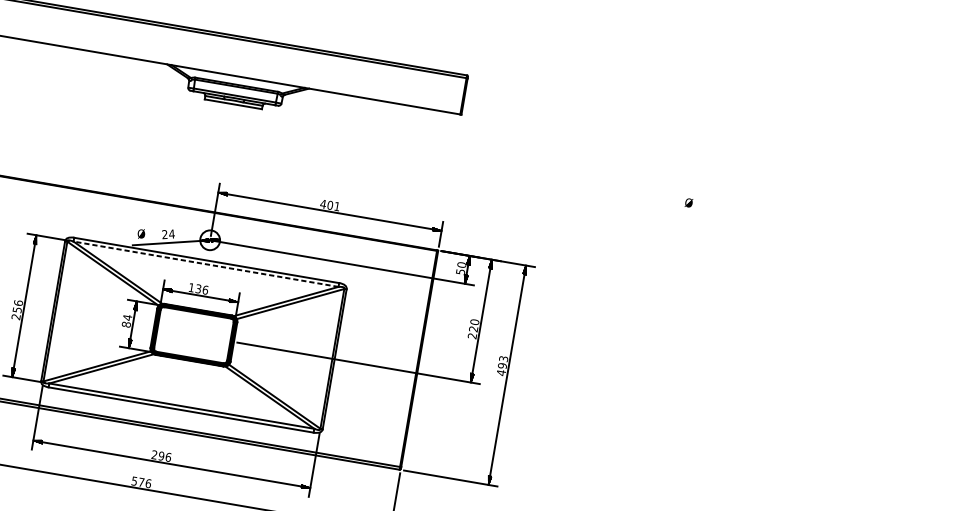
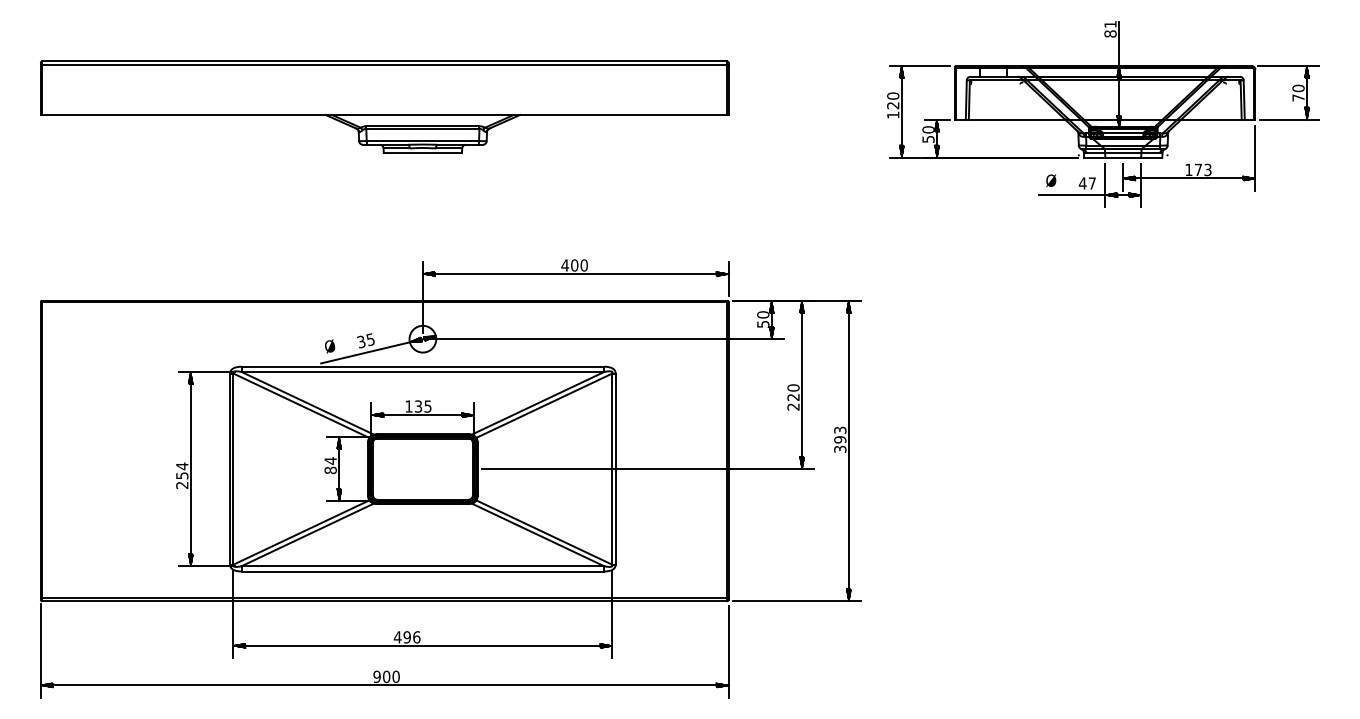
part: (735, 161) -> (1103, 114), added
text: (336, 206) -> (583, 265), 401 -> 400
text: (168, 234) -> (365, 340), 24 -> 35
line: (205, 263) -> (422, 371), dashed -> solid
text: (205, 290) -> (427, 406), 136 -> 135
text: (18, 303) -> (182, 466), 256 -> 254
text: (501, 373) -> (840, 449), 493 -> 393
text: (154, 455) -> (397, 637), 296 -> 496
text: (141, 482) -> (386, 676), 576 -> 900

